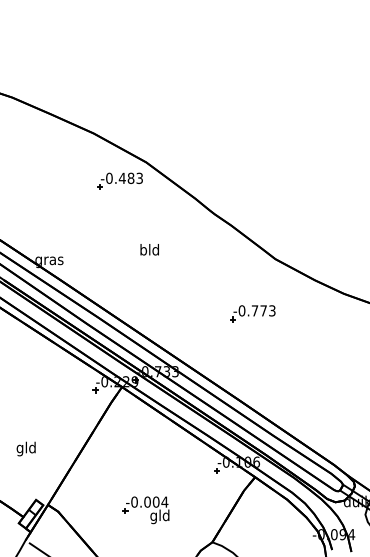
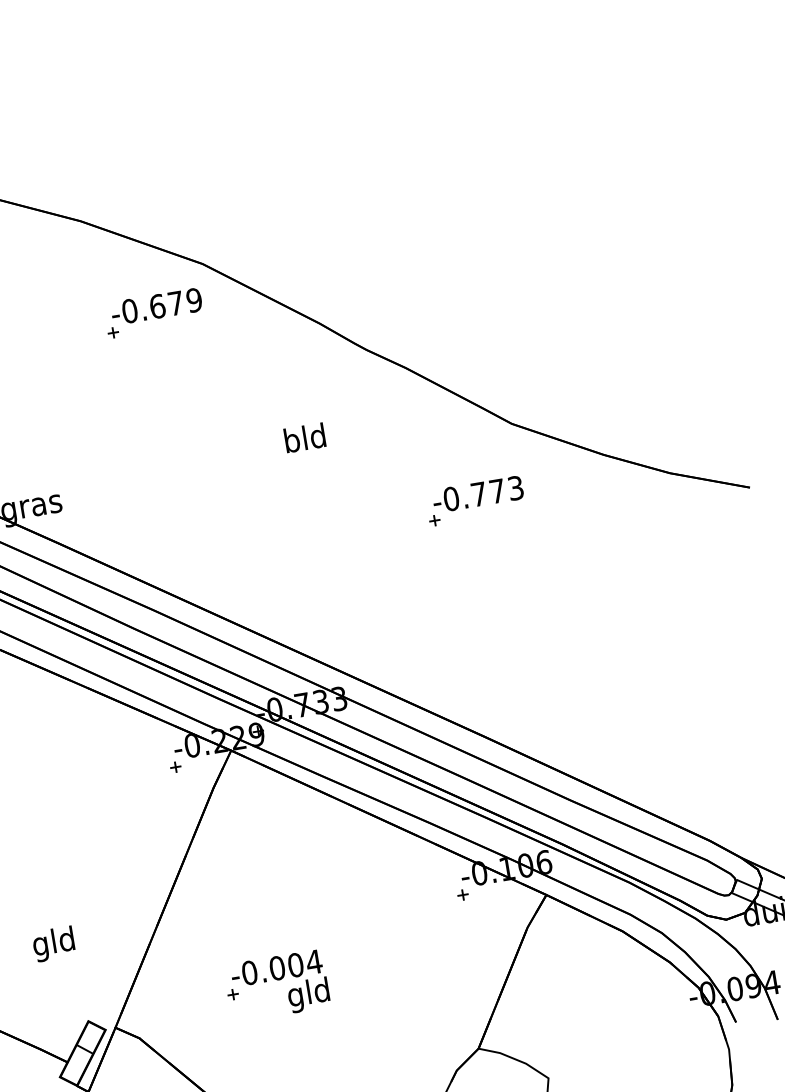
text: (130, 177) -> (174, 301), -0.483 -> -0.679
text: (149, 249) -> (304, 437), moved
part: (252, 313) -> (474, 500), moved
text: (25, 448) -> (52, 943), moved
part: (145, 510) -> (275, 986), moved

